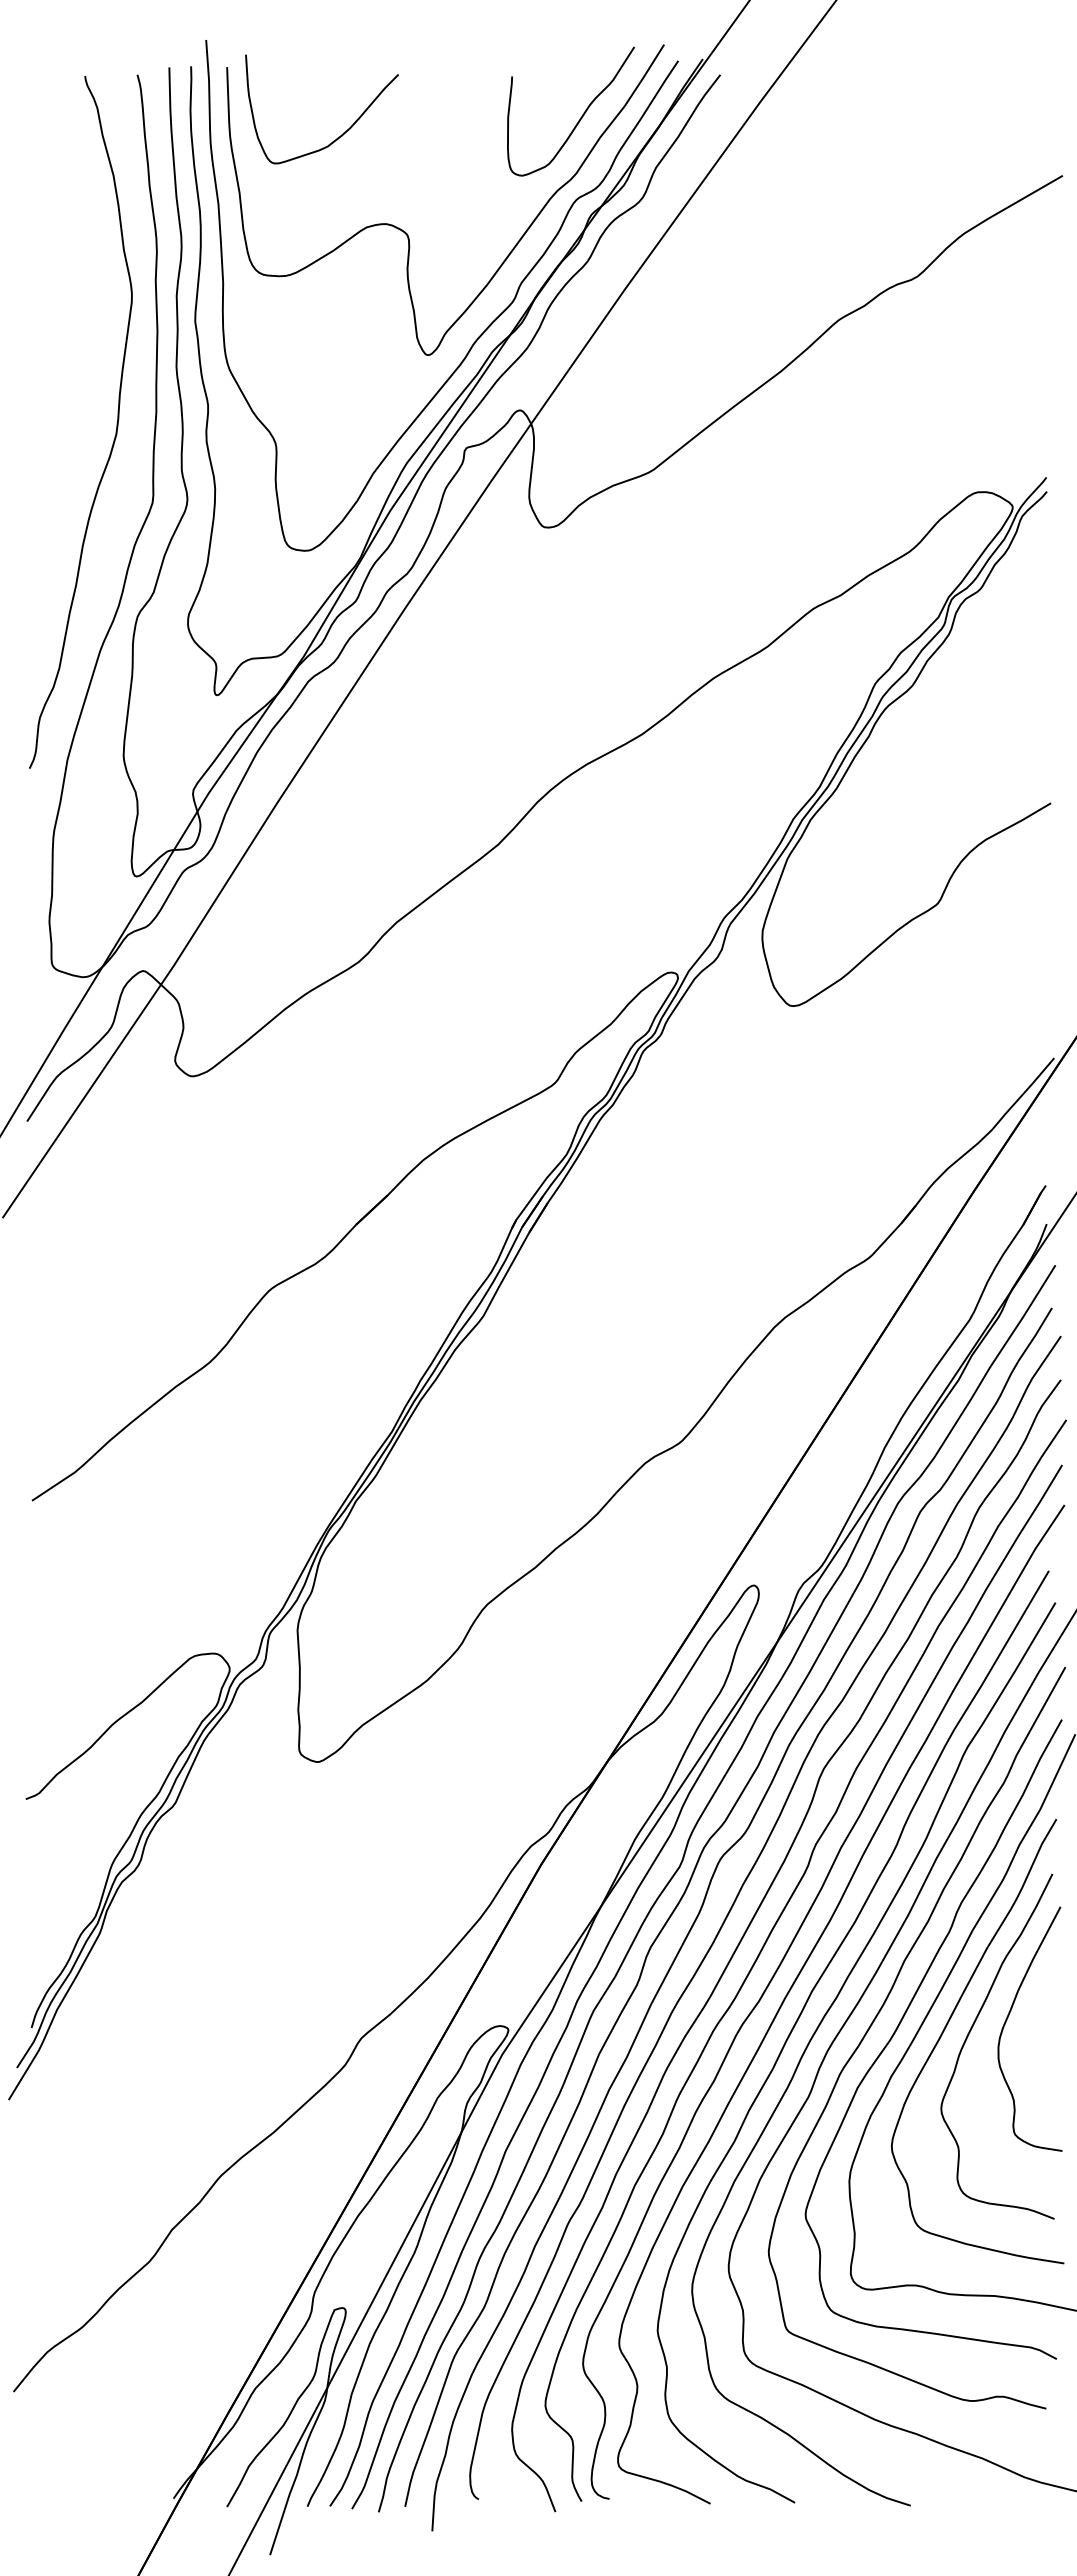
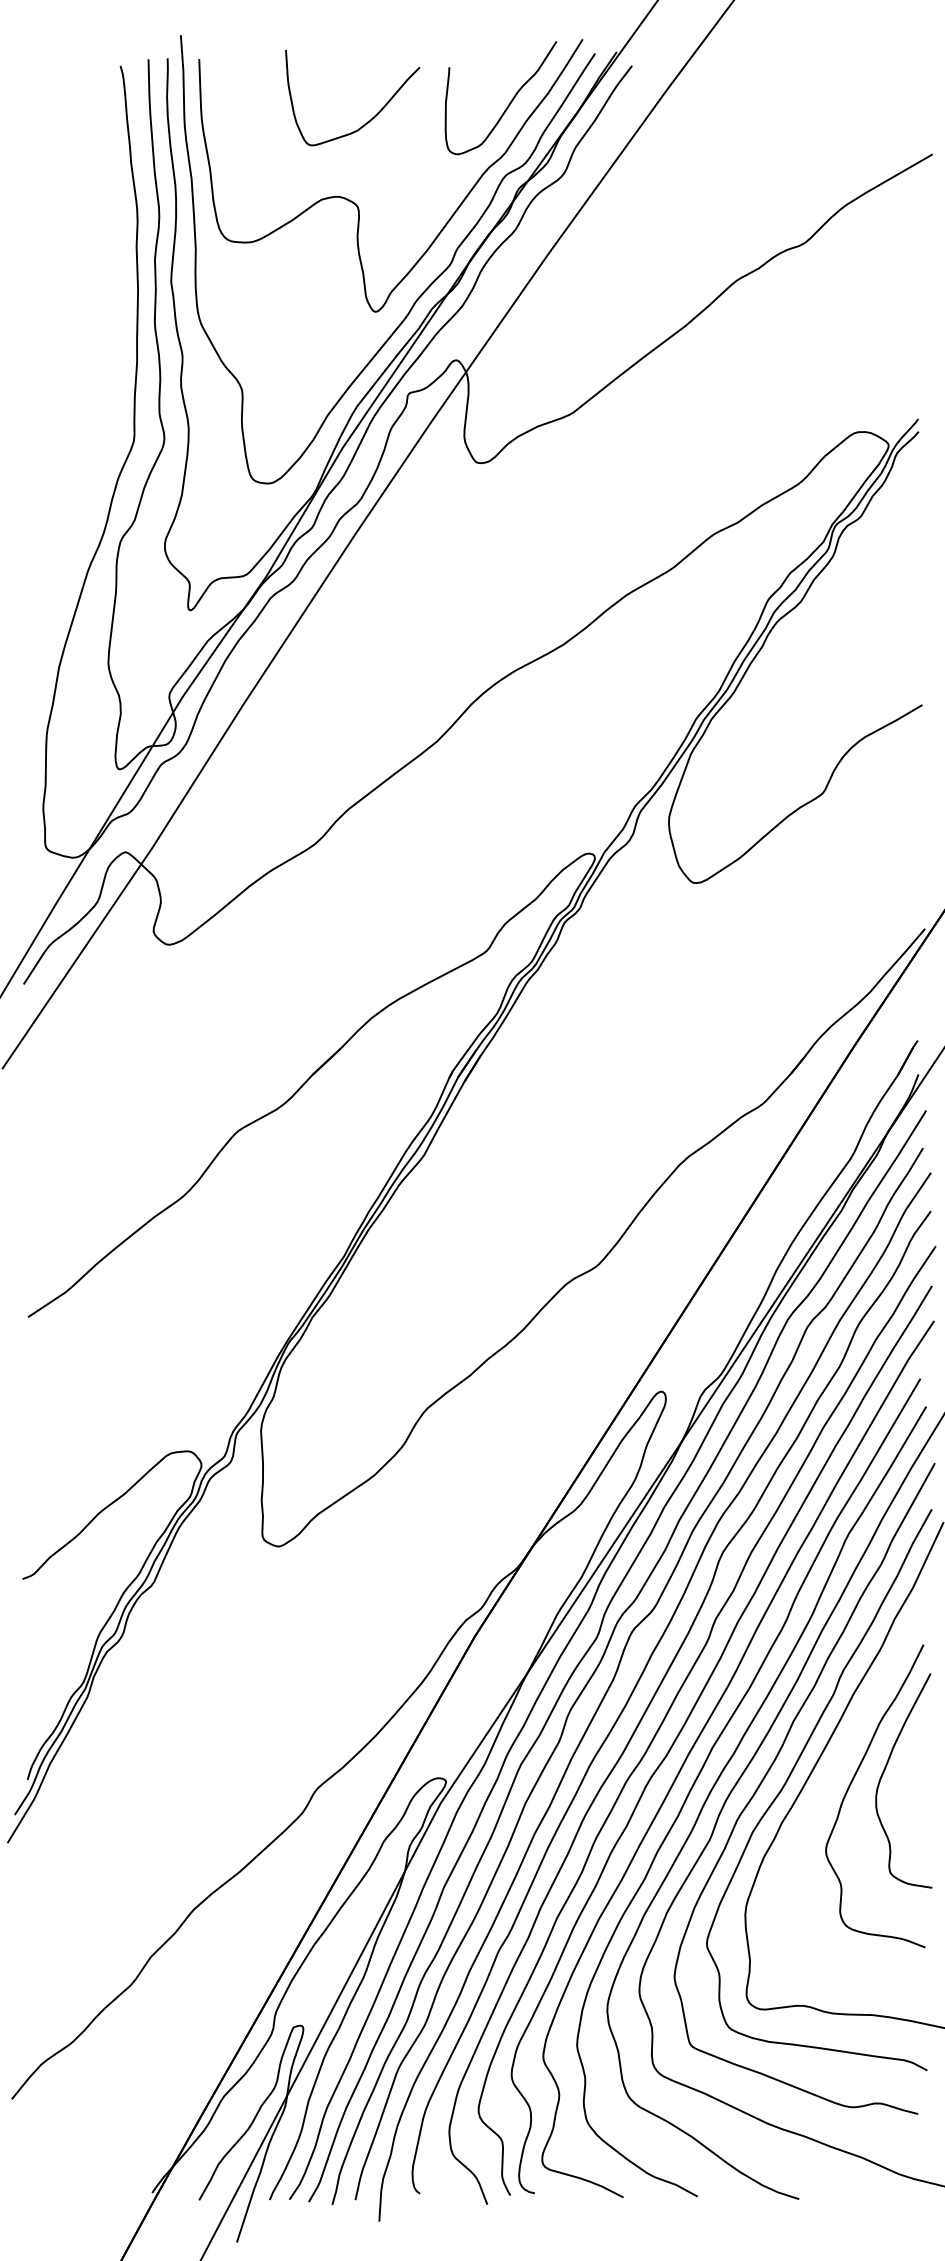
curve: (344, 131) -> (372, 117), moved
curve: (116, 423) -> (102, 371), removed
curve: (947, 2025) -> (831, 1777), removed

